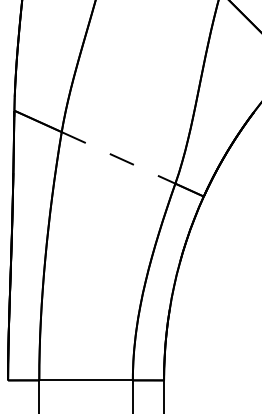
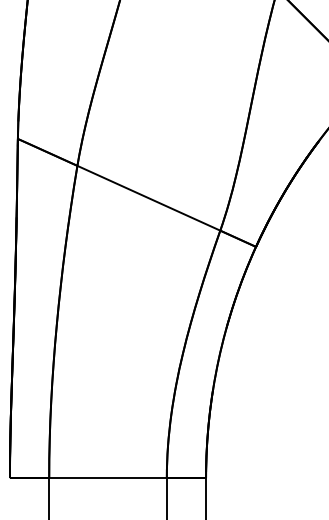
line: (119, 158) -> (149, 198), dashed -> solid

